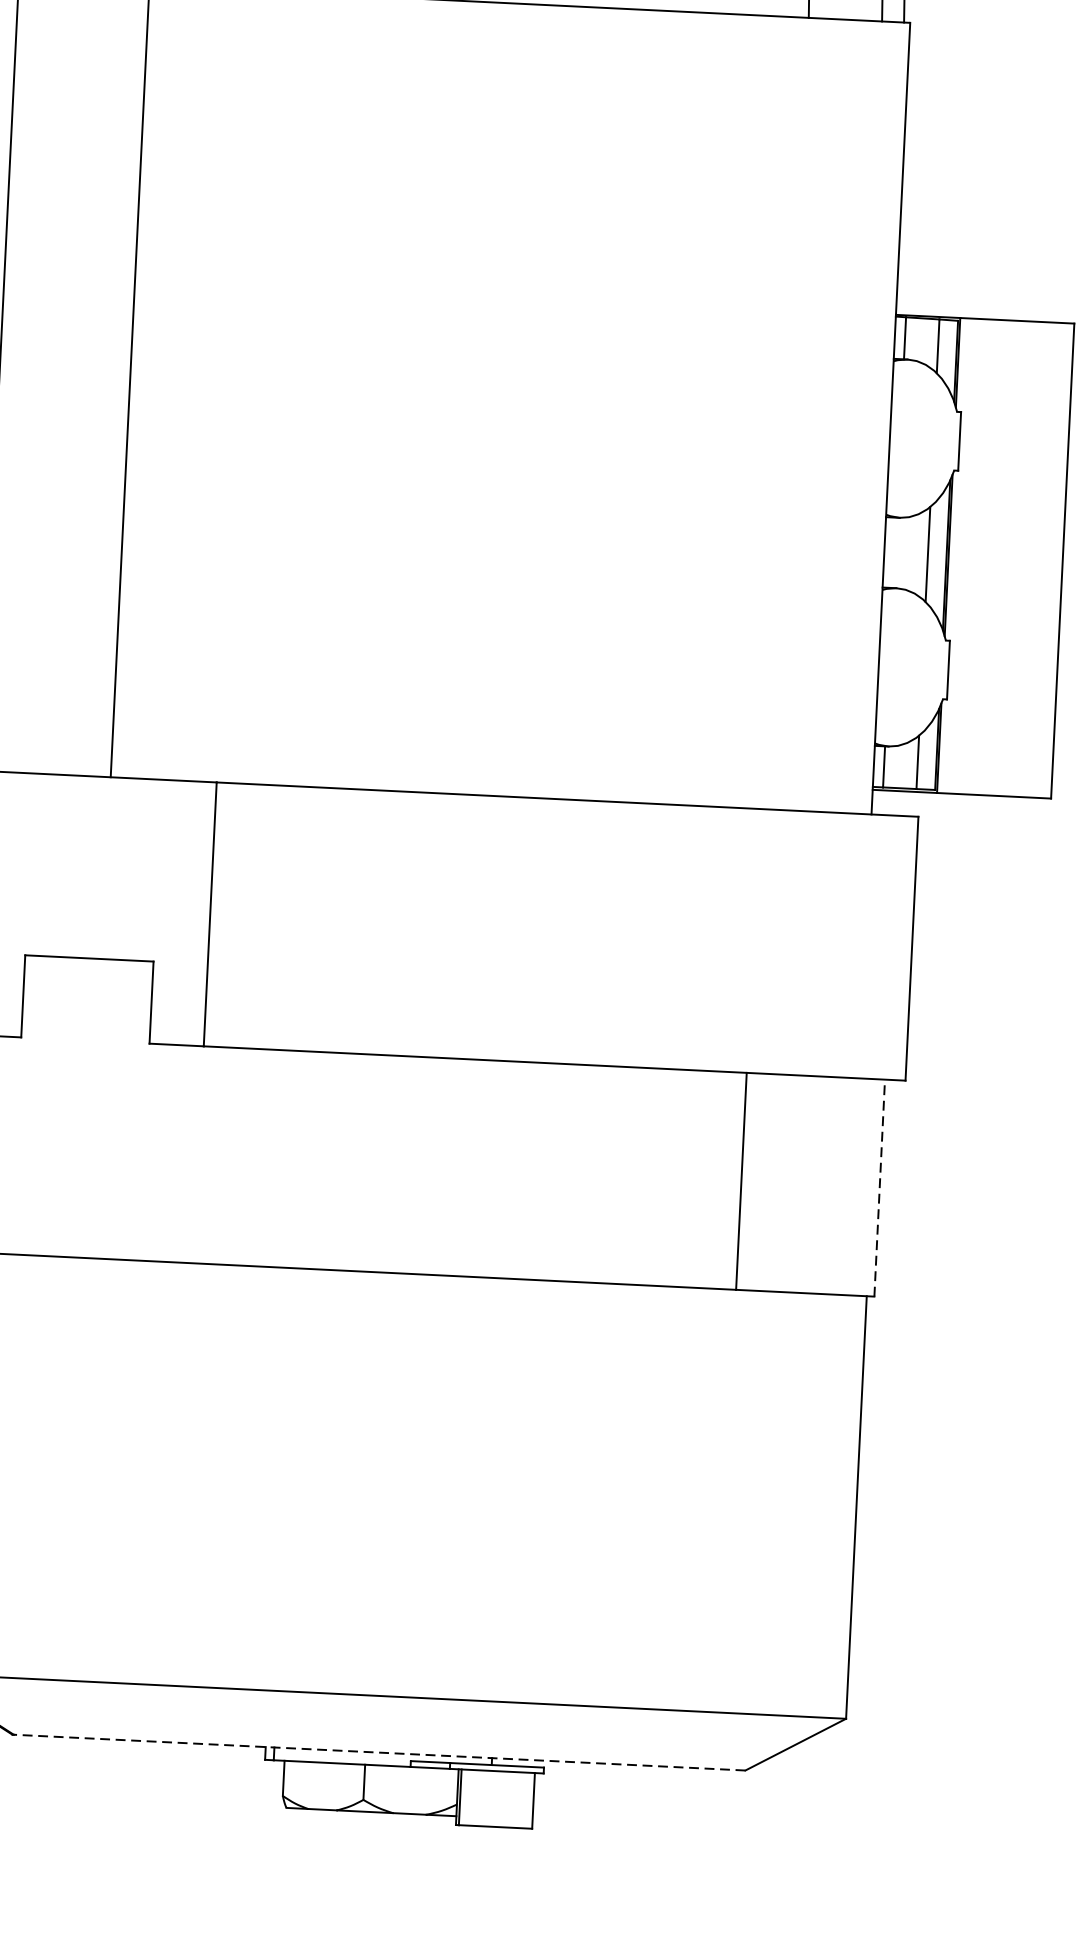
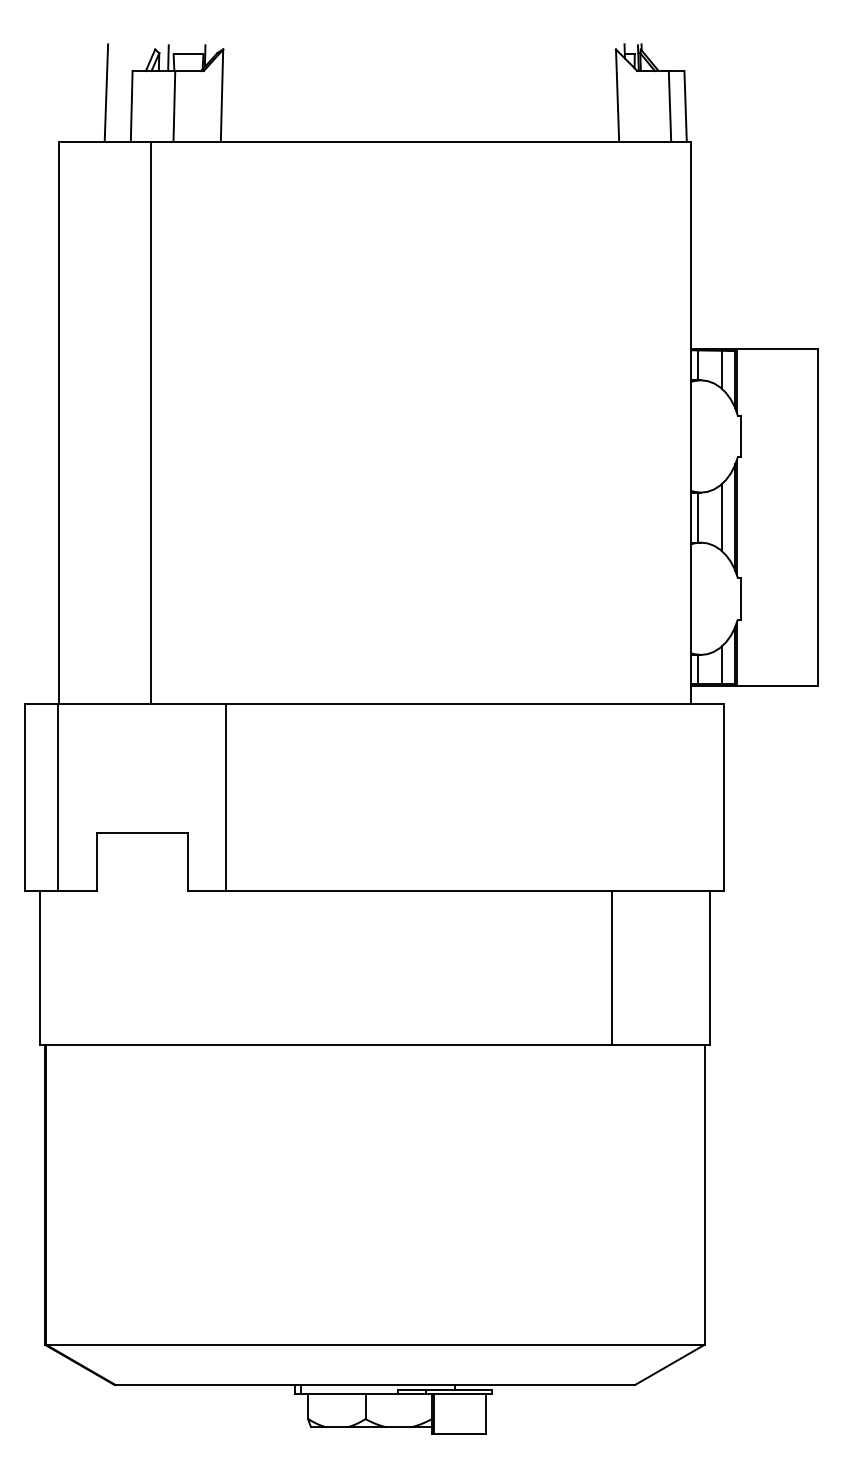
line: (894, 552) -> (698, 517), added
line: (879, 1187) -> (709, 967), dashed -> solid
line: (379, 1753) -> (375, 1385), dashed -> solid

